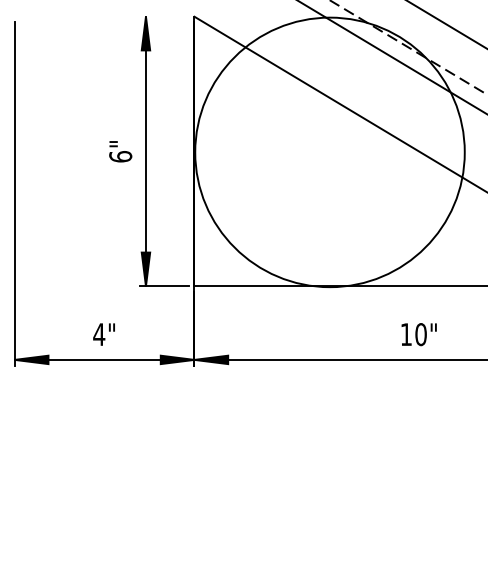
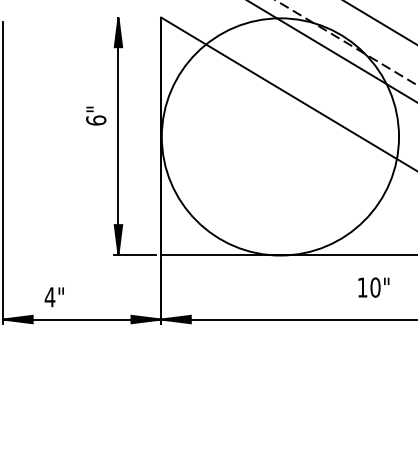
text: (120, 151) -> (96, 115), moved
text: (103, 334) -> (53, 297), moved
text: (418, 334) -> (373, 287), moved

